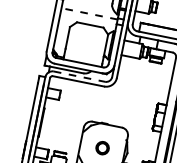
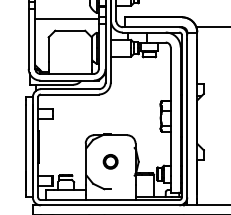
line: (89, 13) -> (67, 18), dashed -> solid
line: (79, 76) -> (69, 89), dashed -> solid

